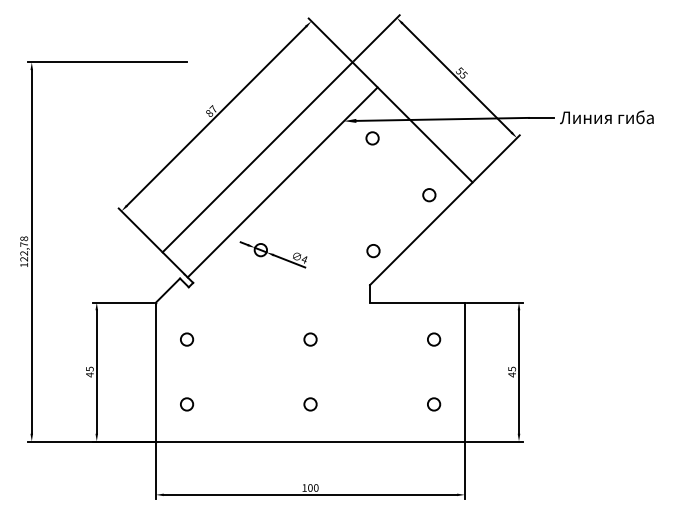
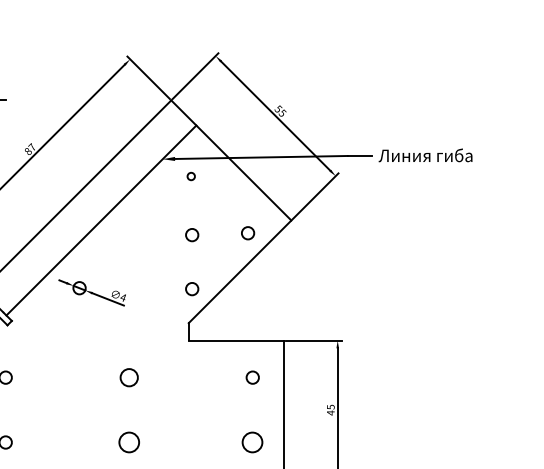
circle: (372, 138) -> (191, 176), size x0.6
circle: (373, 197) -> (192, 235), added
circle: (310, 339) -> (129, 377), size x1.4
circle: (310, 404) -> (129, 442), size x1.6
circle: (434, 404) -> (253, 442), size x1.6

